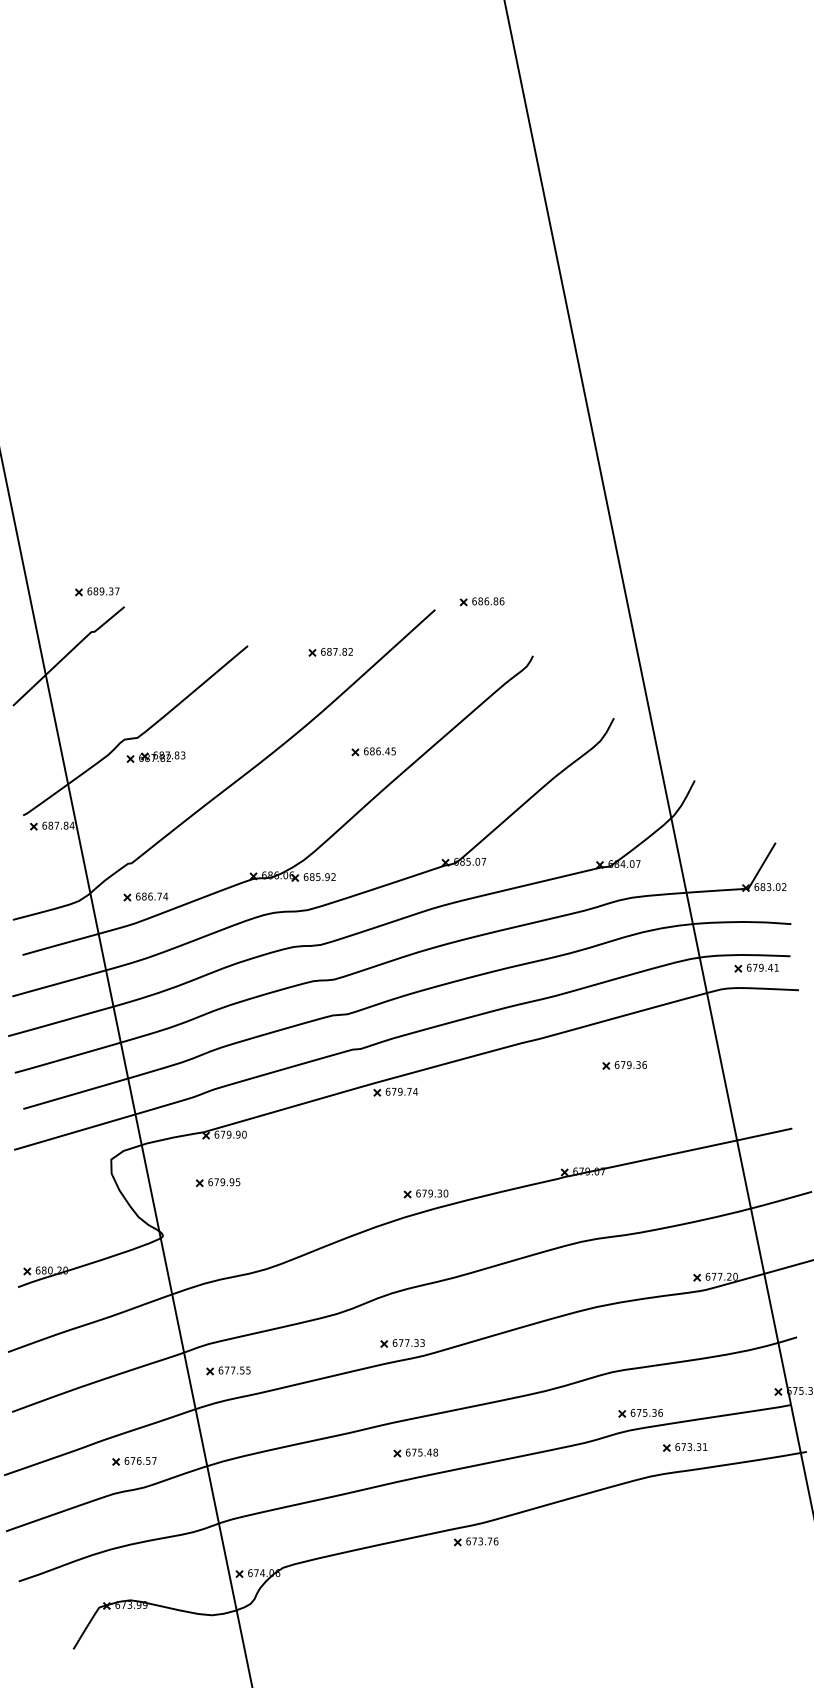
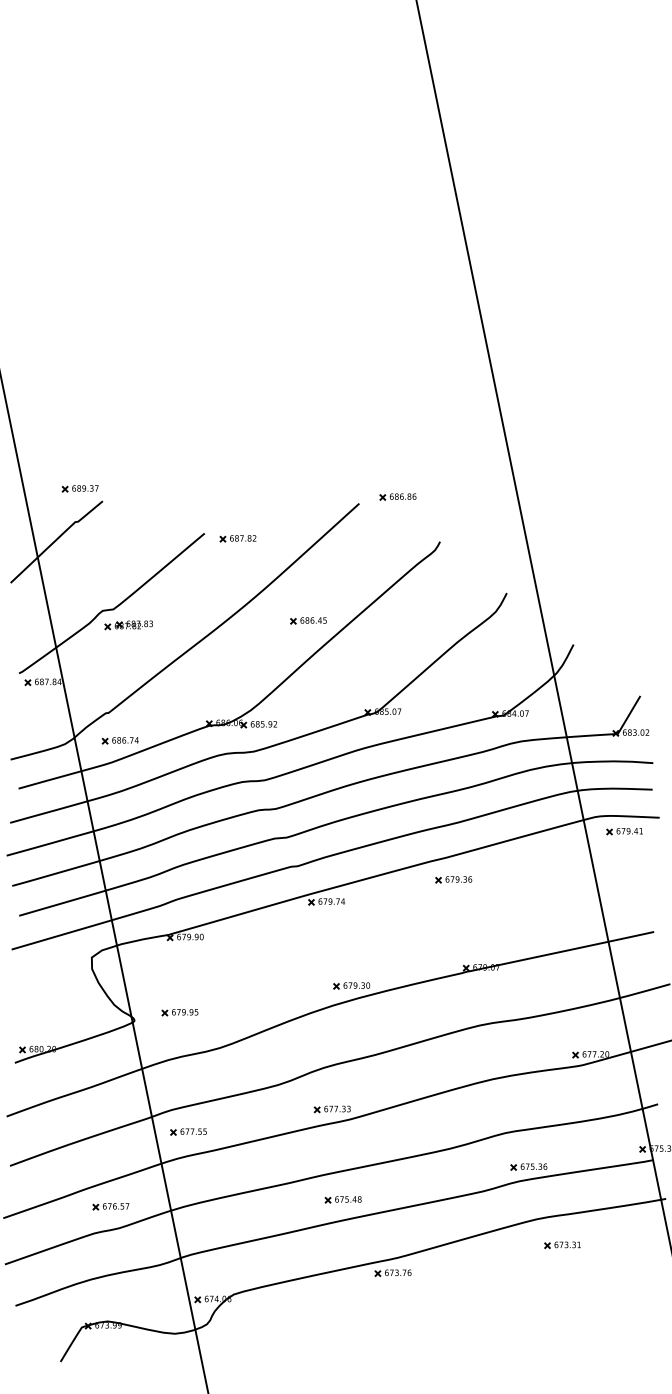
part: (330, 652) -> (237, 538), moved
part: (756, 968) -> (624, 831), moved
part: (624, 1065) -> (453, 879), moved
part: (217, 1182) -> (179, 1012), moved
part: (684, 1447) -> (562, 1245), moved

